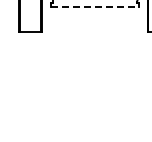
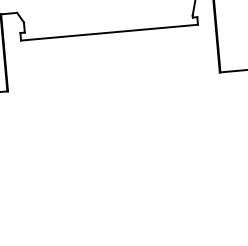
line: (95, 6) -> (110, 31), dashed -> solid

